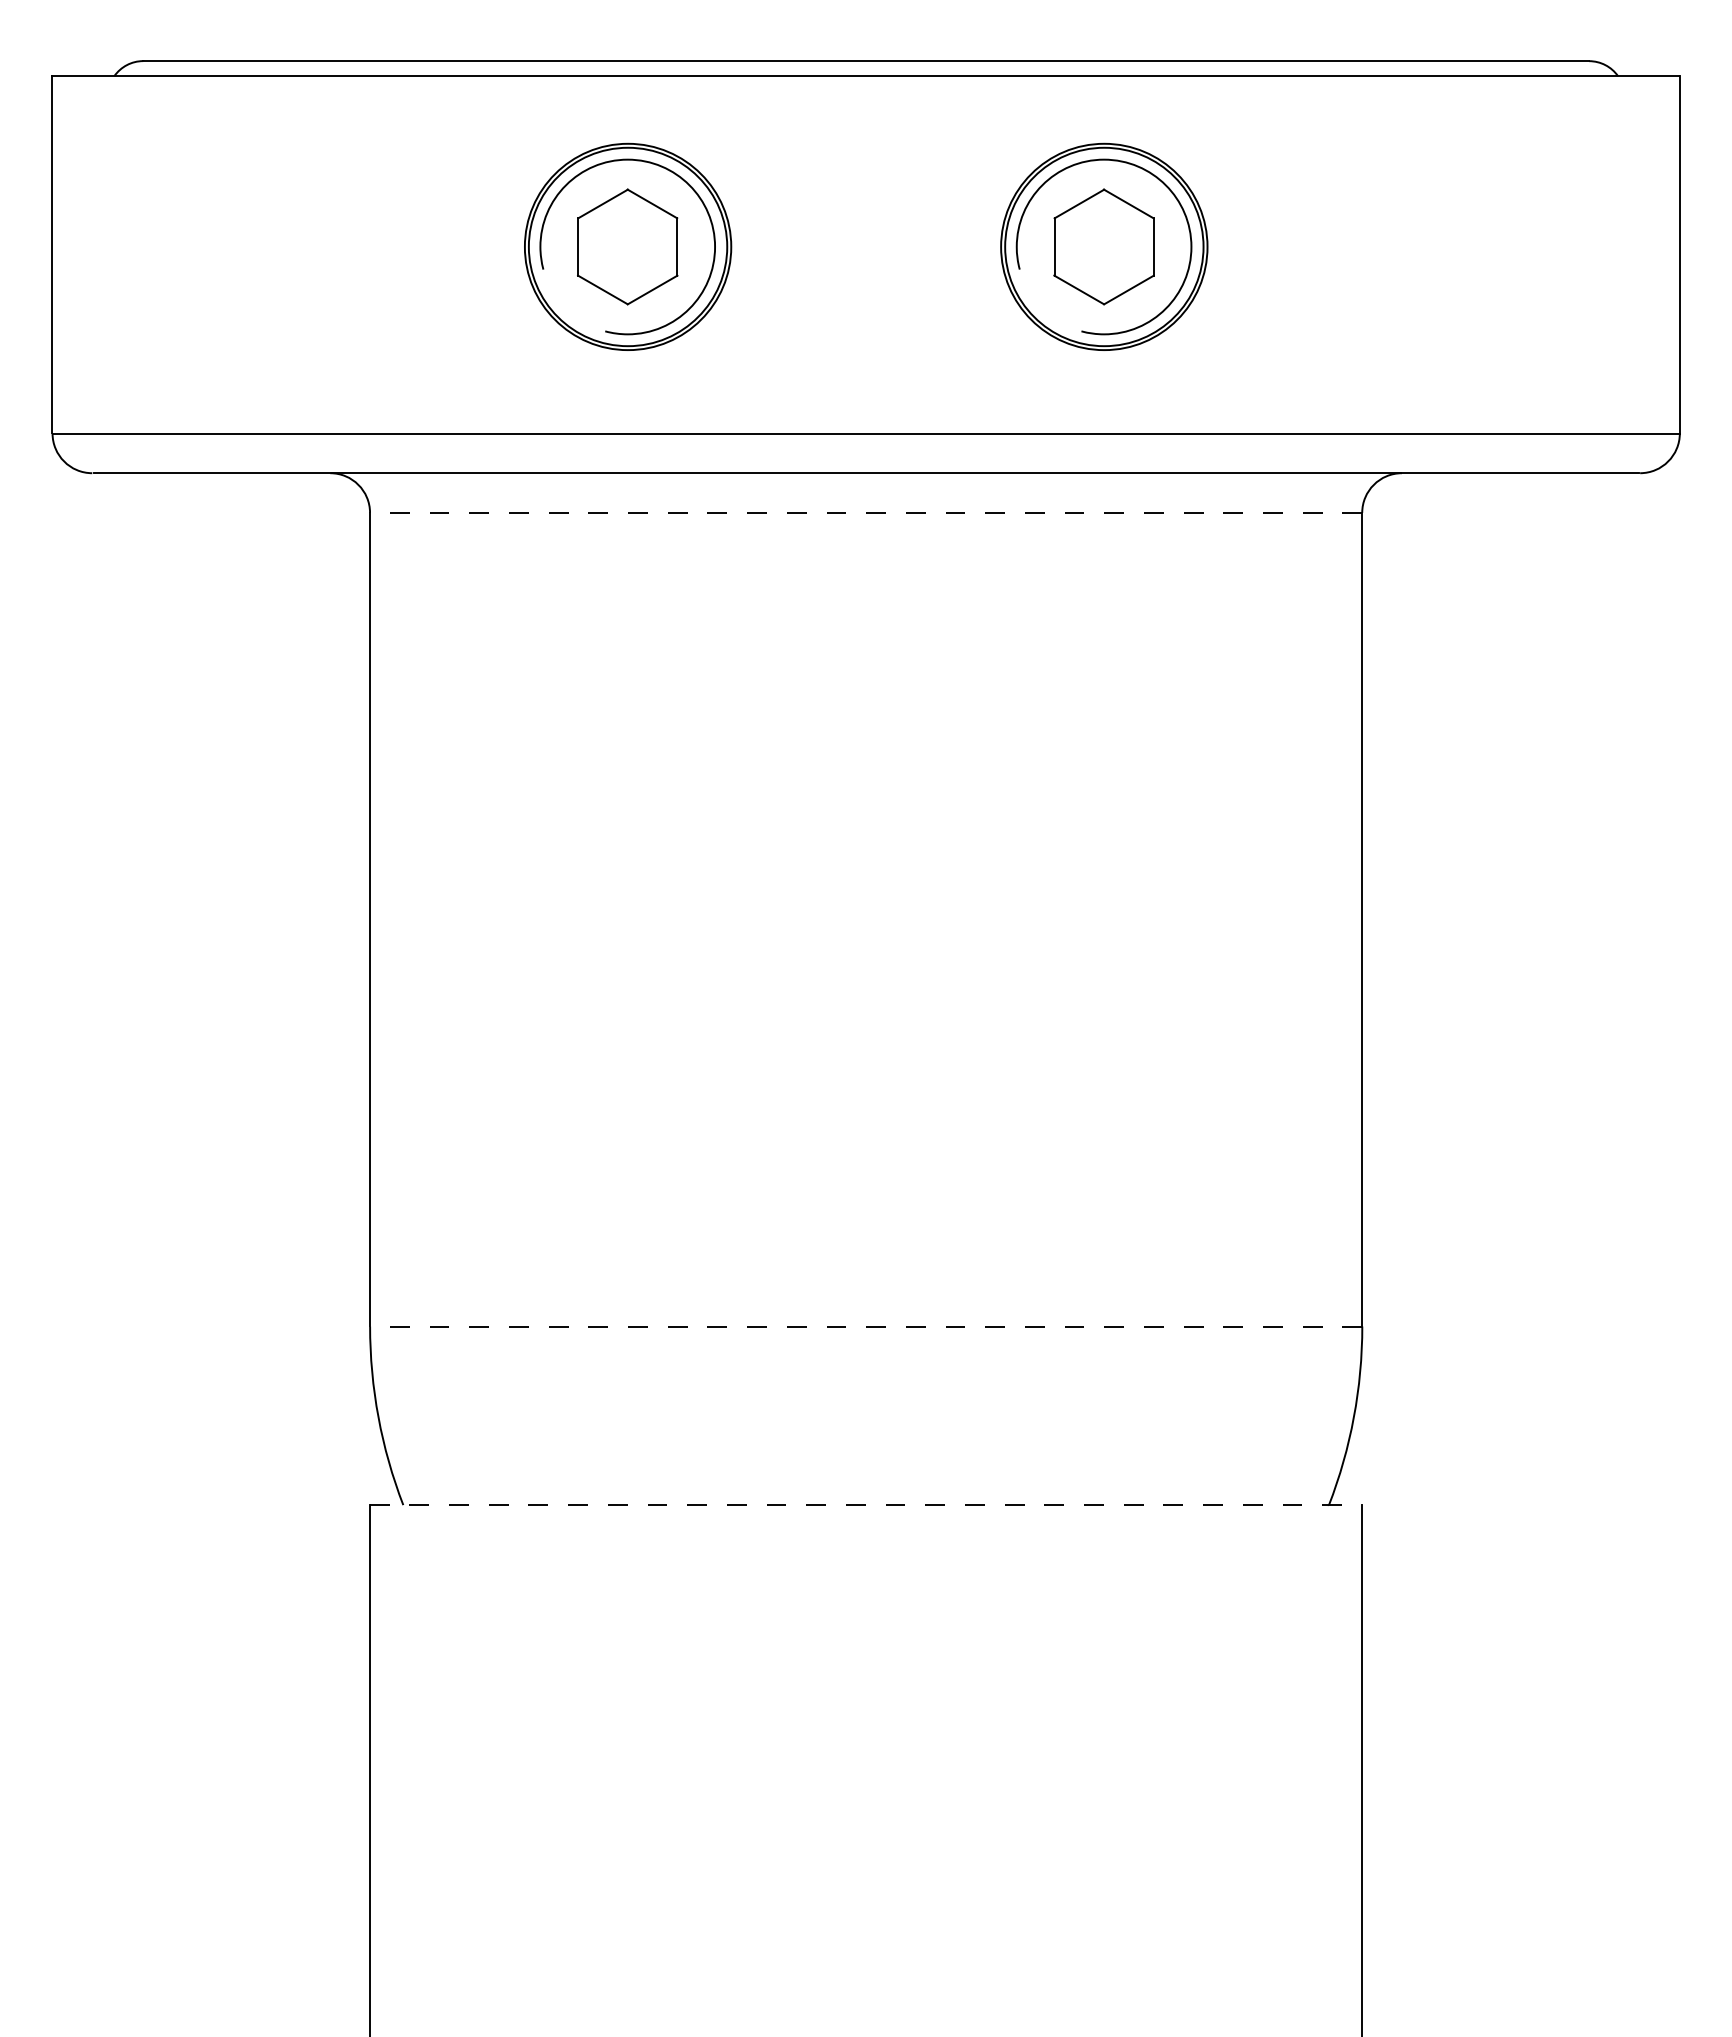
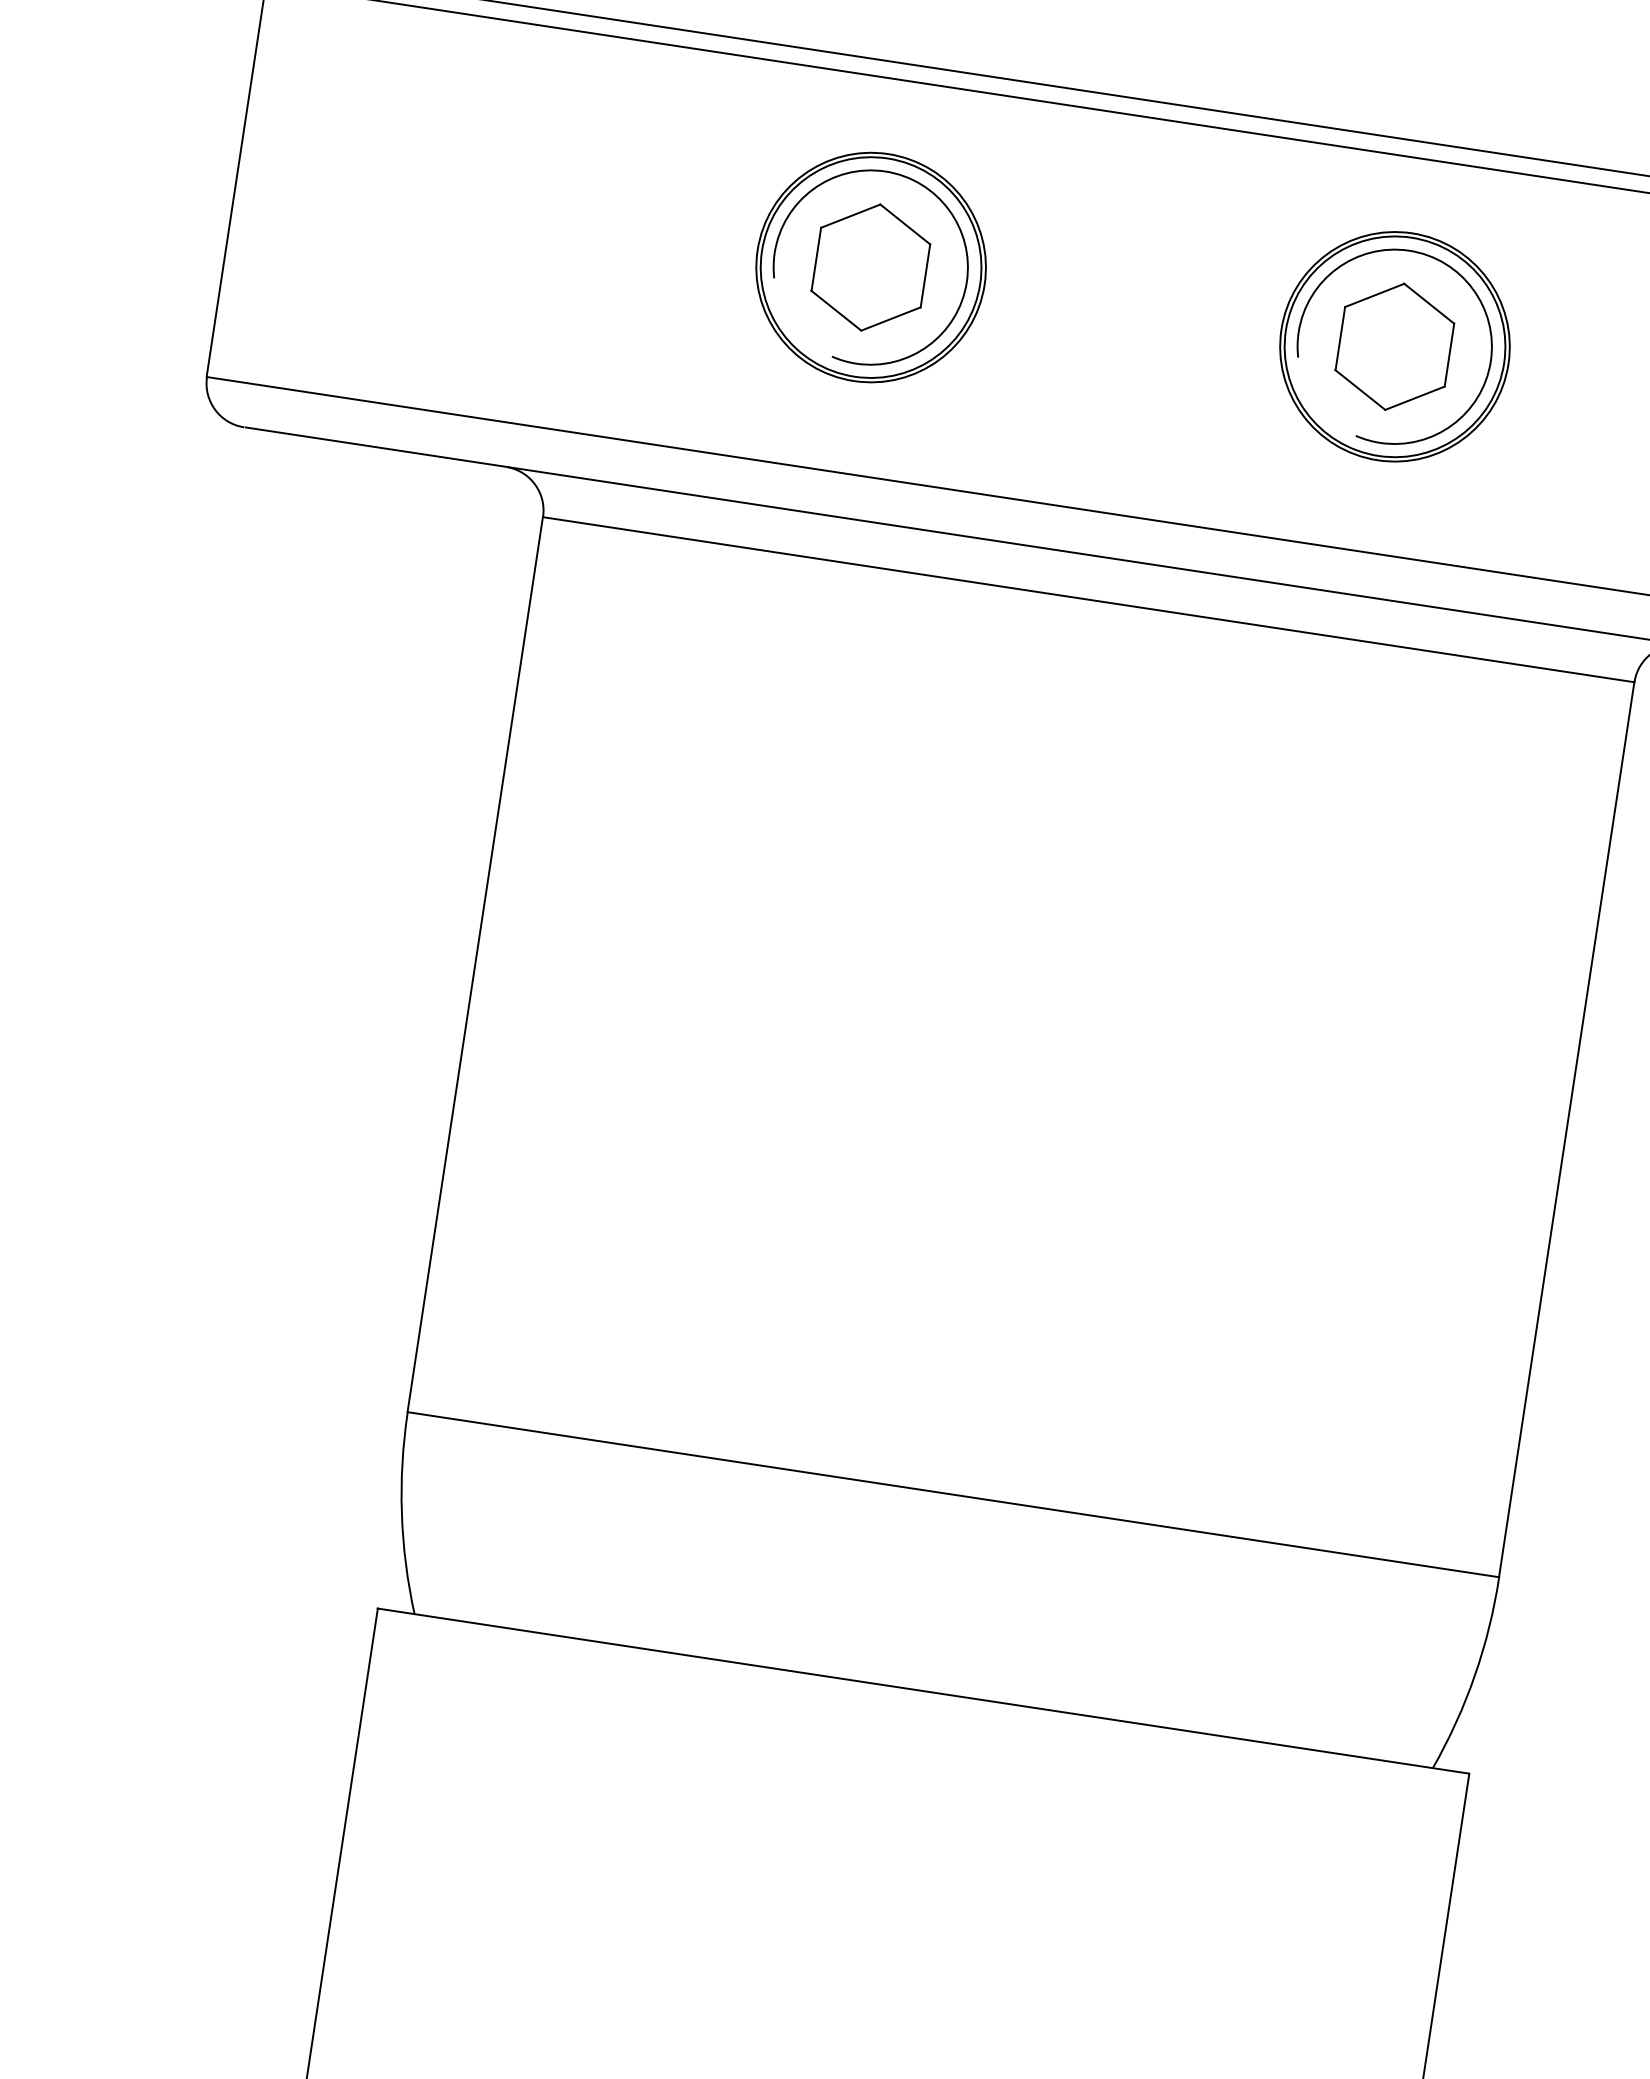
line: (865, 512) -> (1088, 599), dashed -> solid
line: (865, 1326) -> (952, 1494), dashed -> solid
line: (866, 1505) -> (924, 1691), dashed -> solid

